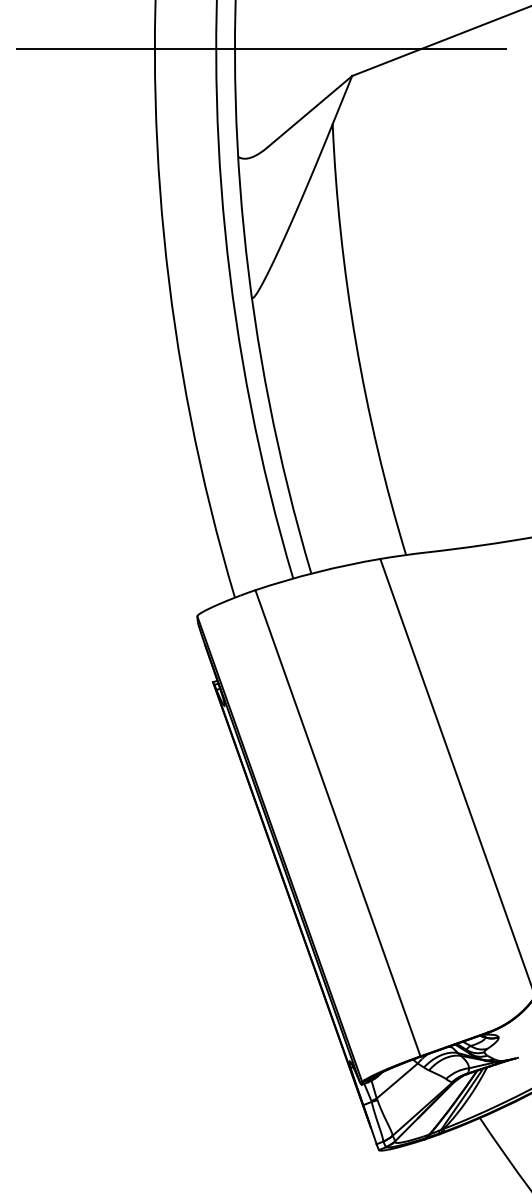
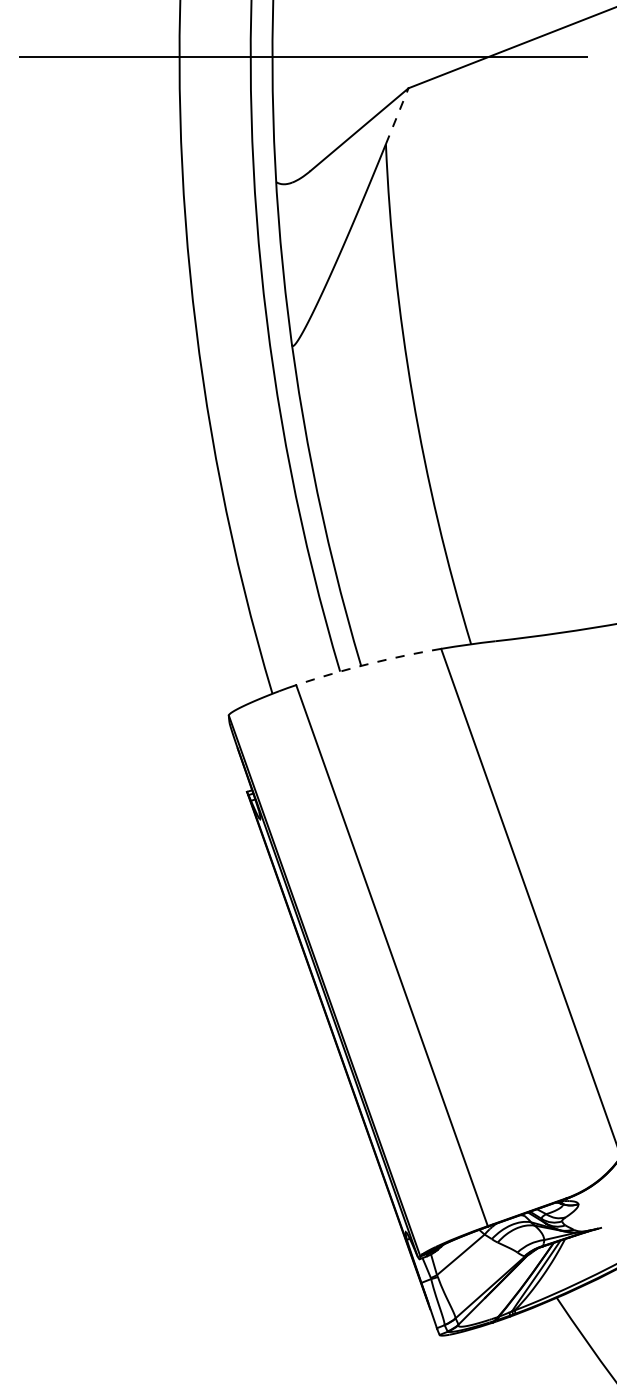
line: (342, 99) -> (397, 115), solid -> dashed
arc: (317, 572) -> (368, 664), solid -> dashed

